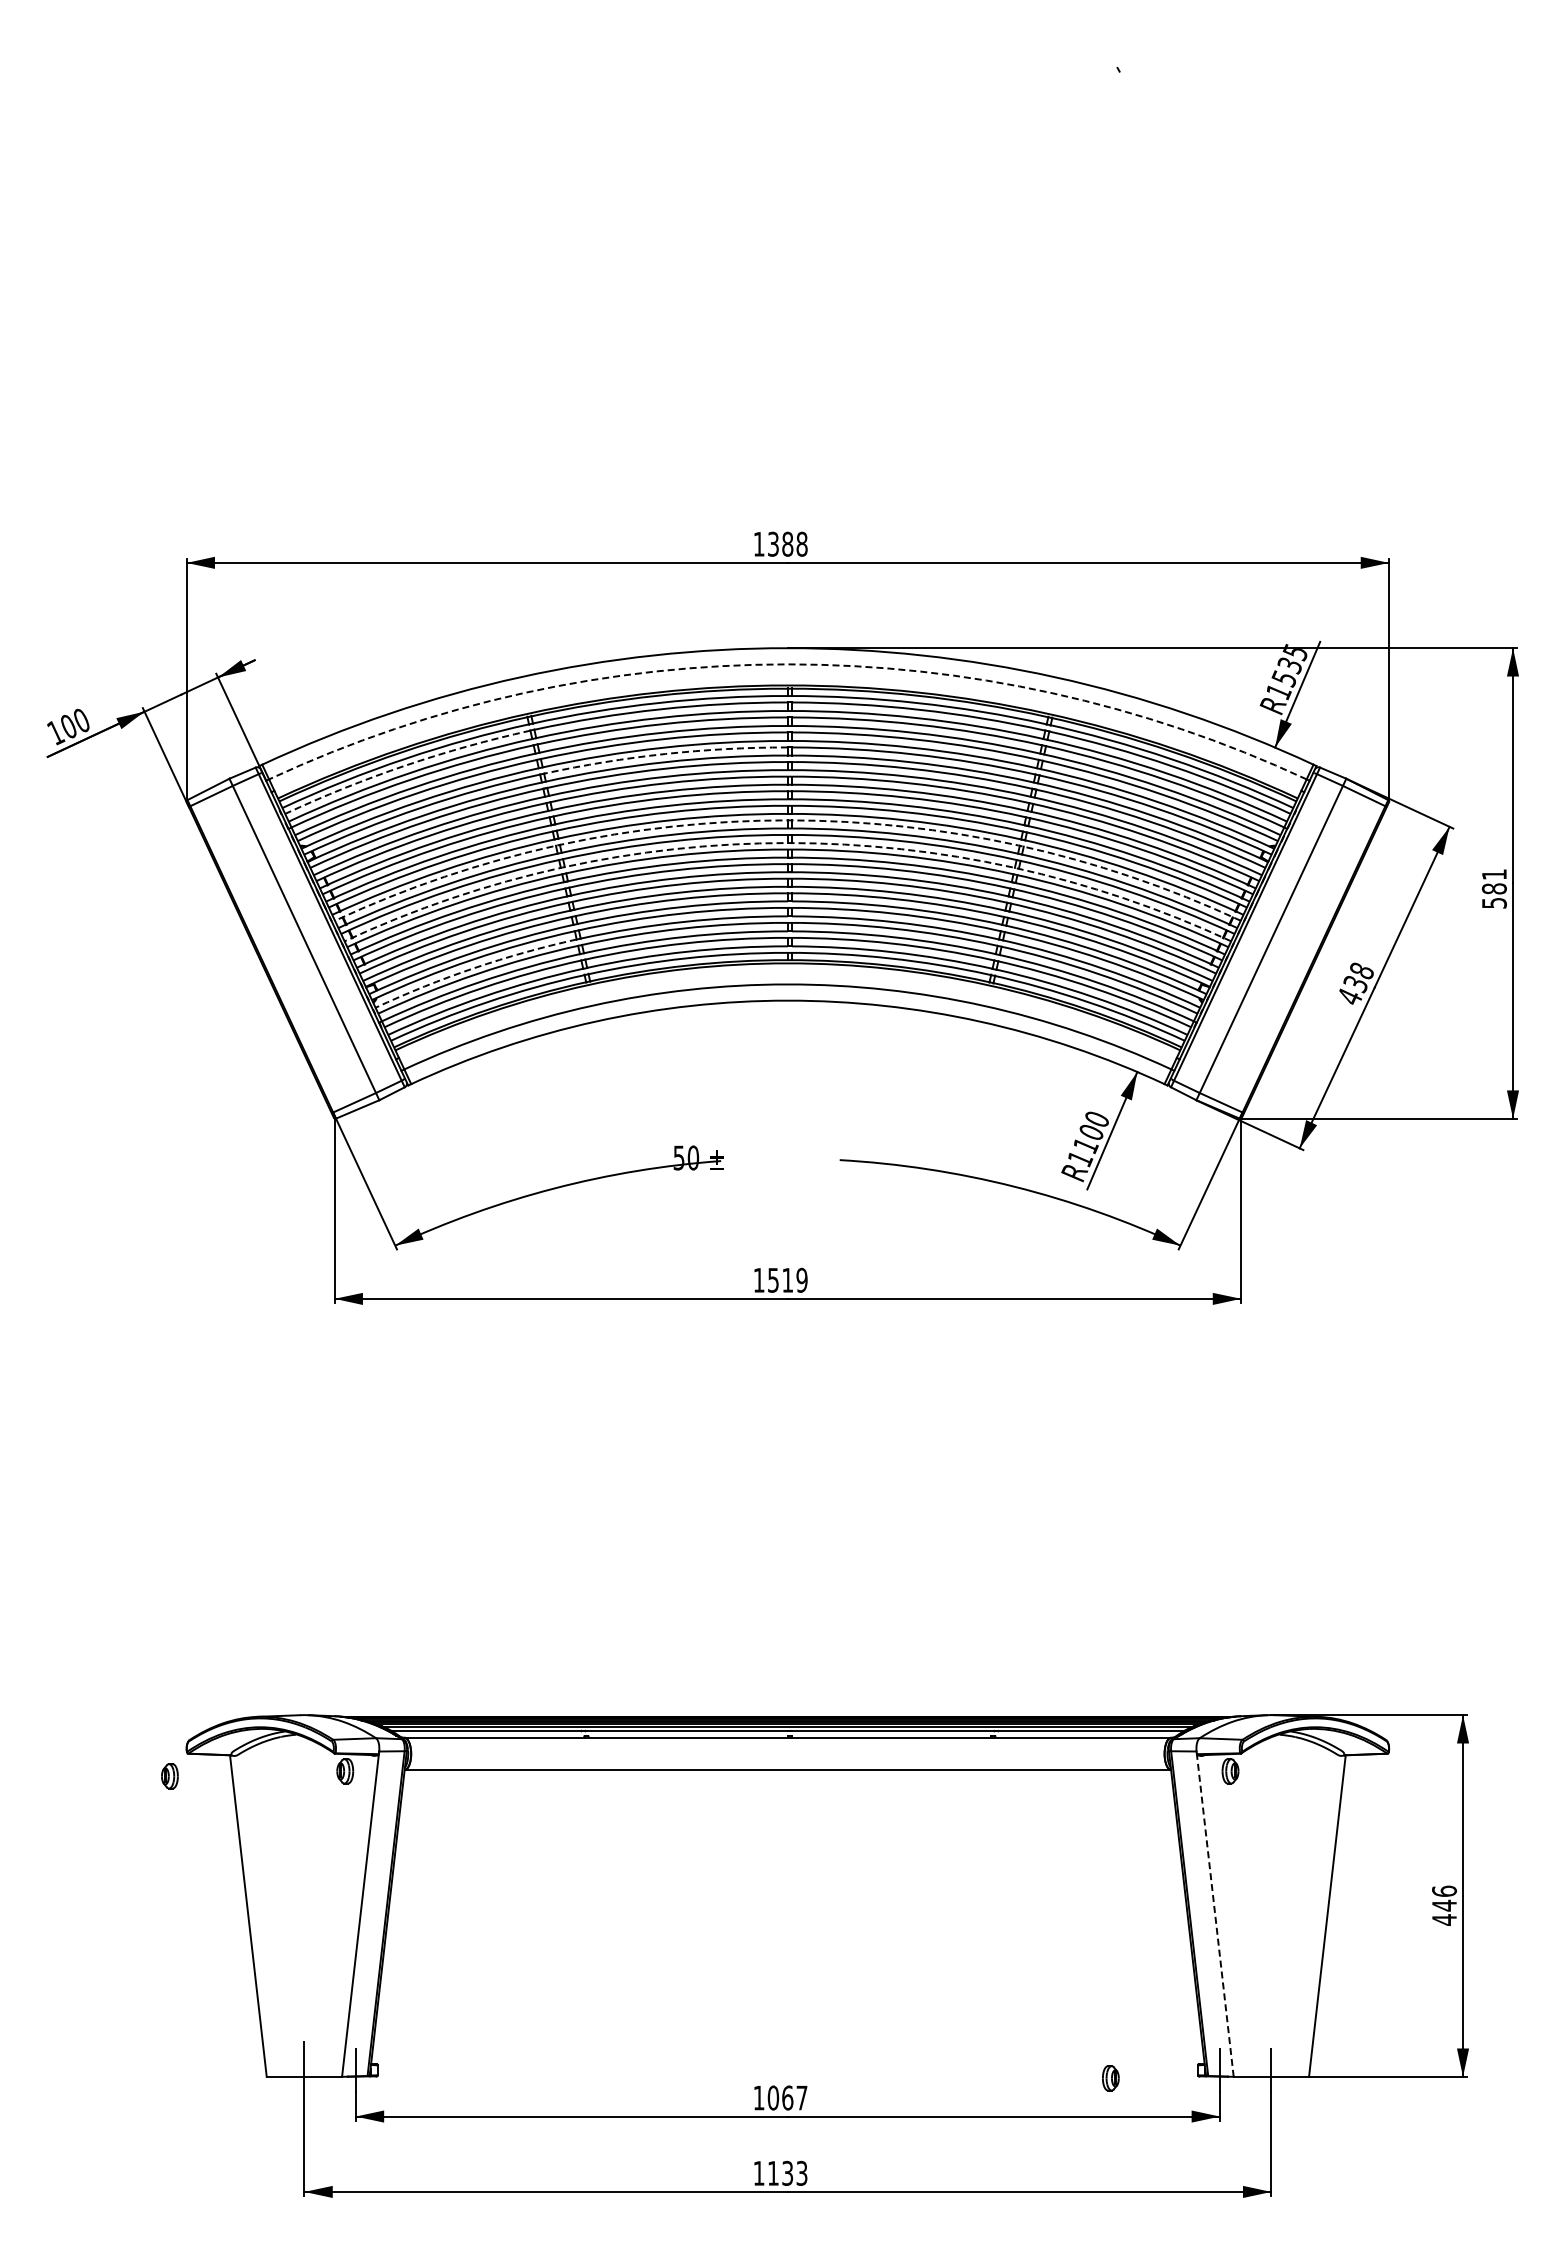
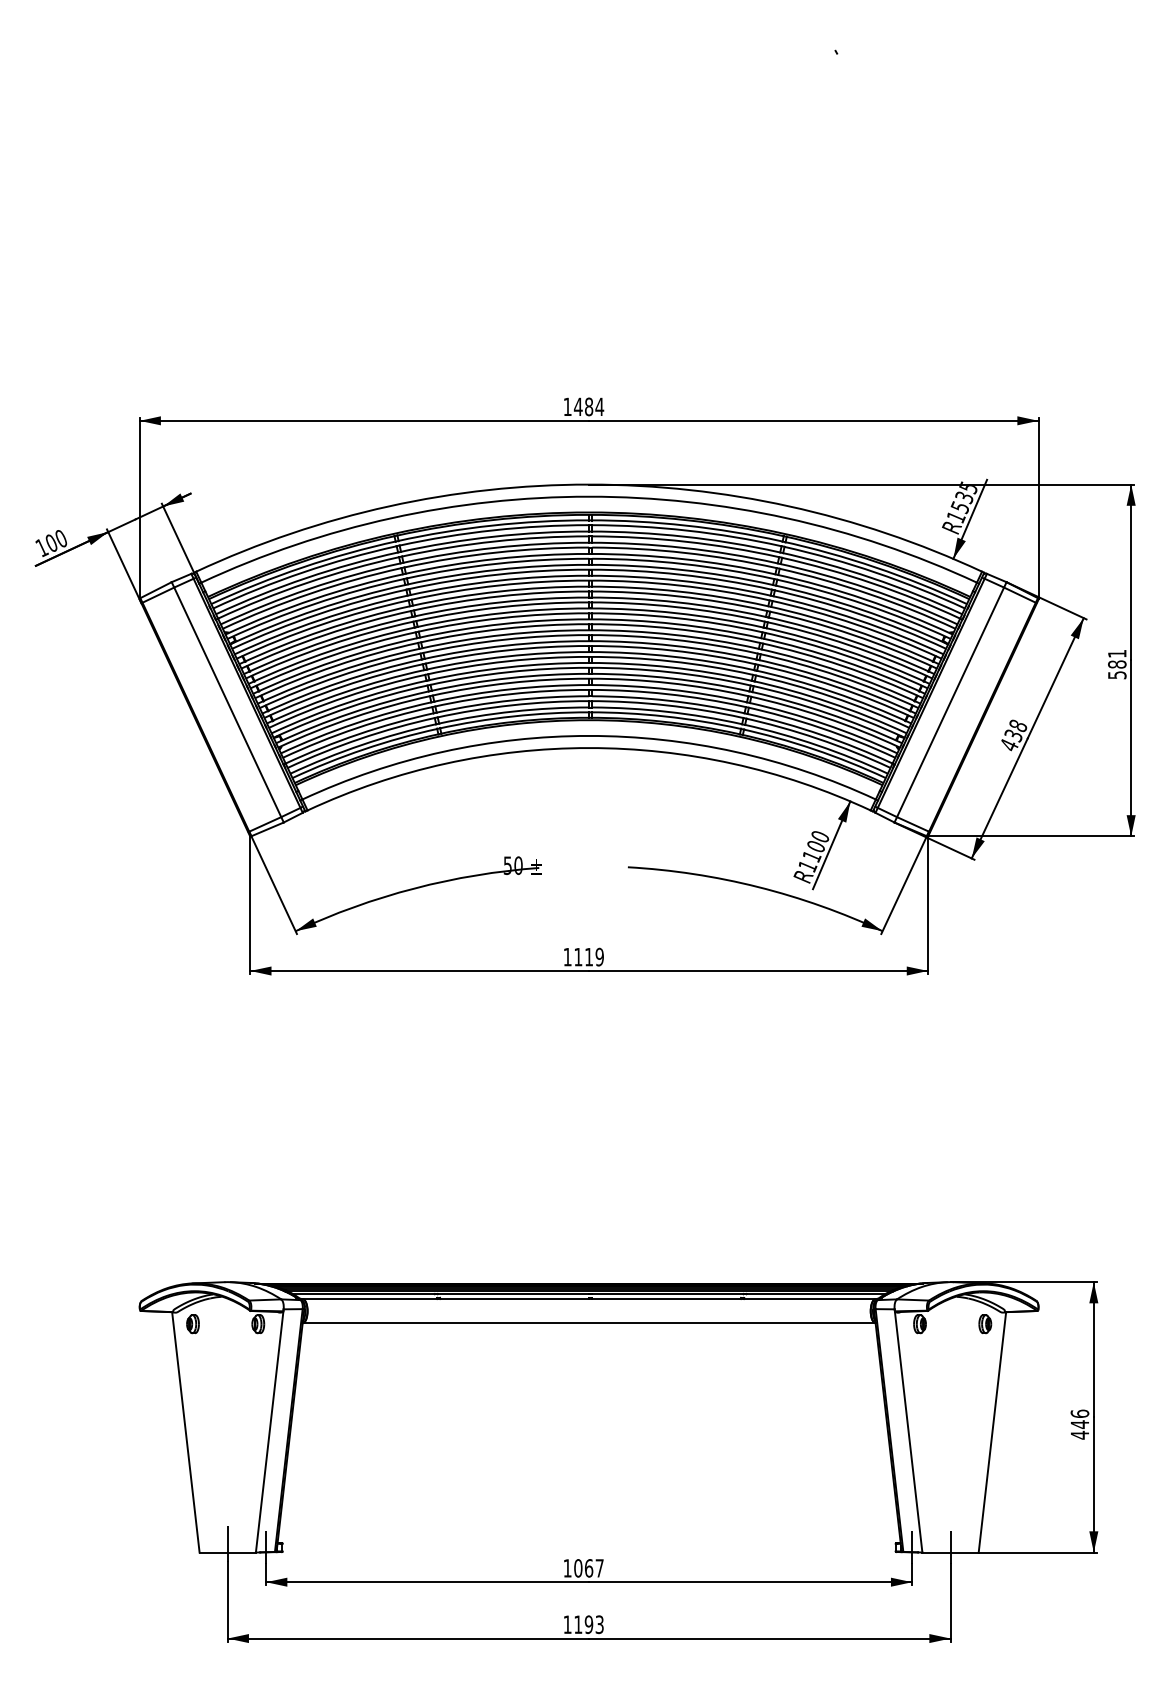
text: (787, 543) -> (588, 406), 1388 -> 1484
arc: (787, 664) -> (588, 496), dashed -> solid
arc: (665, 754) -> (497, 564), dashed -> solid
arc: (405, 765) -> (303, 572), dashed -> solid
arc: (787, 820) -> (588, 613), dashed -> solid
arc: (787, 843) -> (588, 630), dashed -> solid
arc: (474, 968) -> (354, 724), dashed -> solid
text: (773, 1280) -> (578, 957), 1519 -> 1119
part: (169, 1776) -> (192, 1324), moved
line: (1215, 1914) -> (908, 1431), dashed -> solid
part: (1110, 2078) -> (985, 1324), moved
text: (787, 2173) -> (588, 1624), 1133 -> 1193

